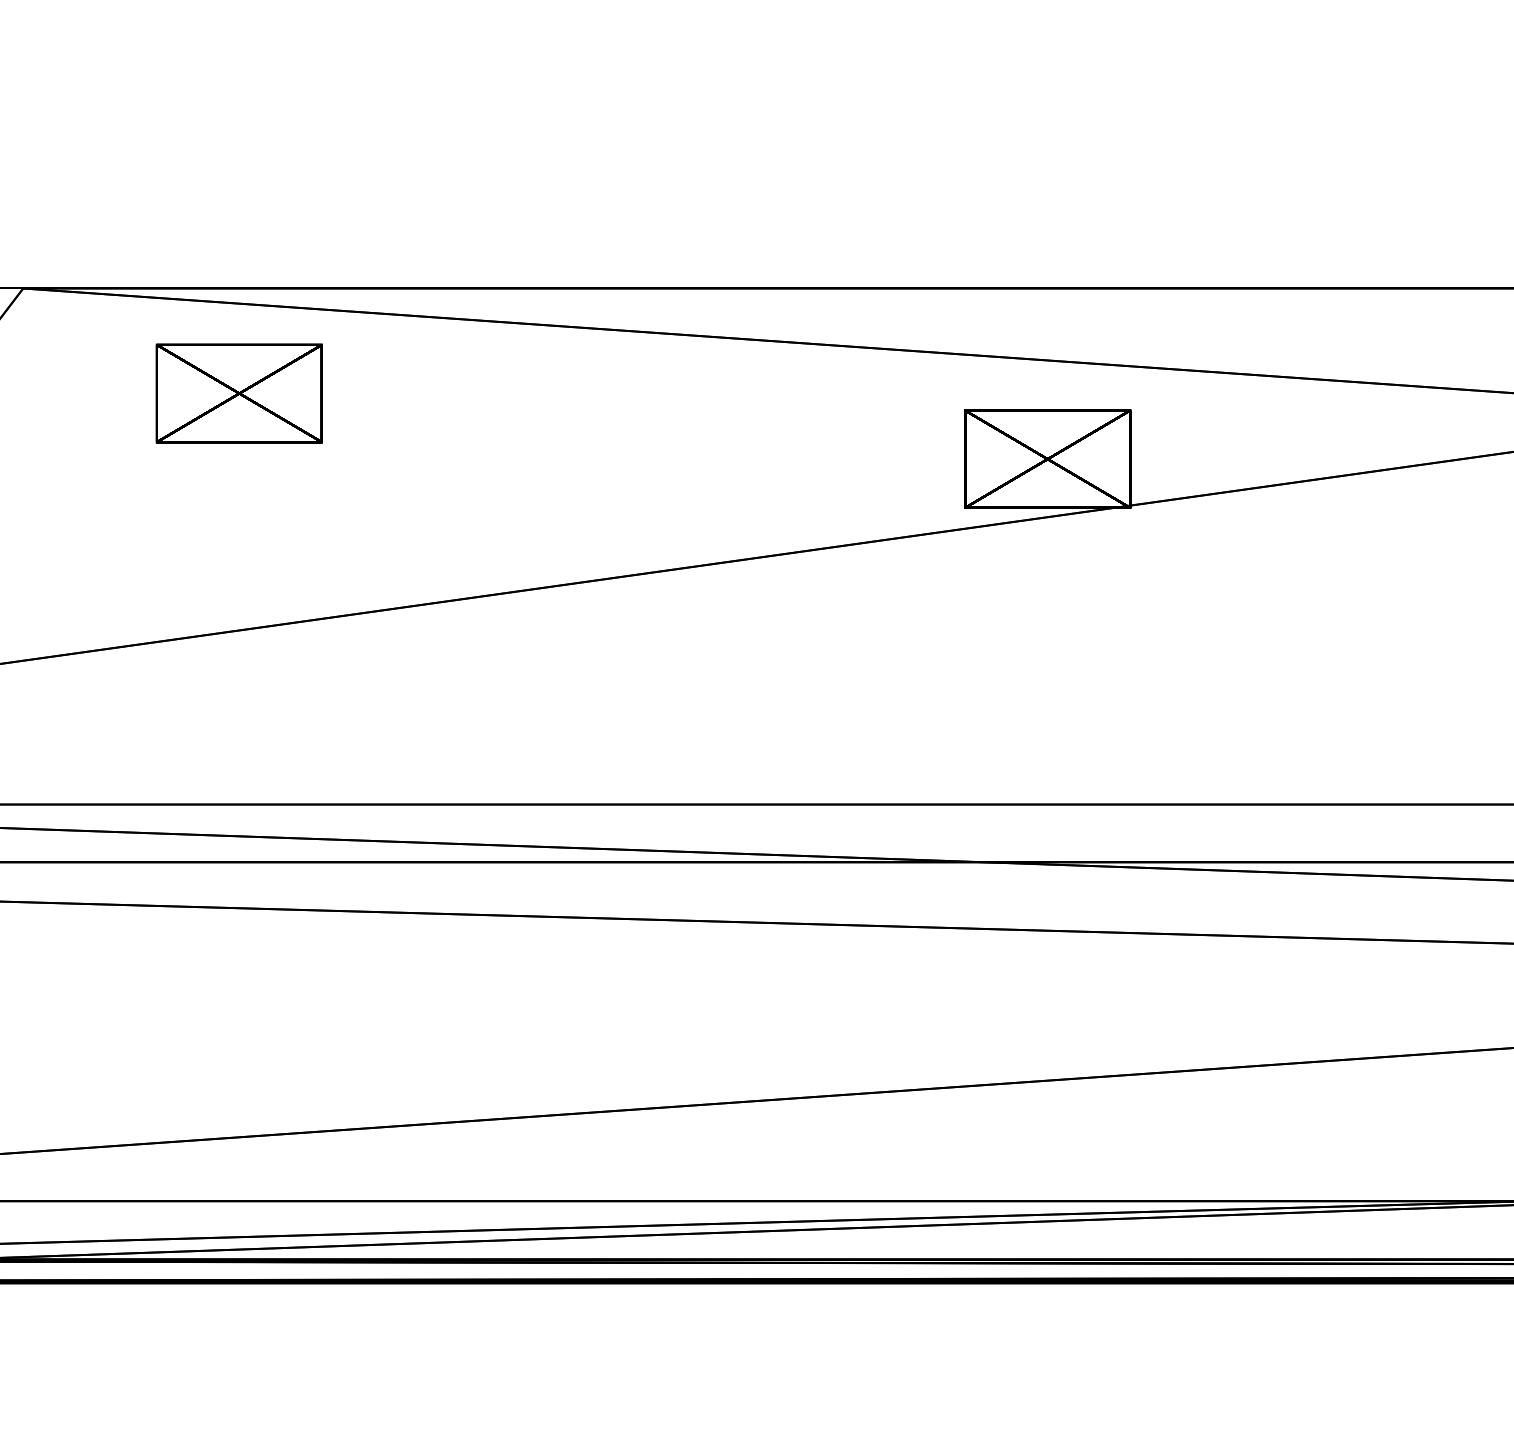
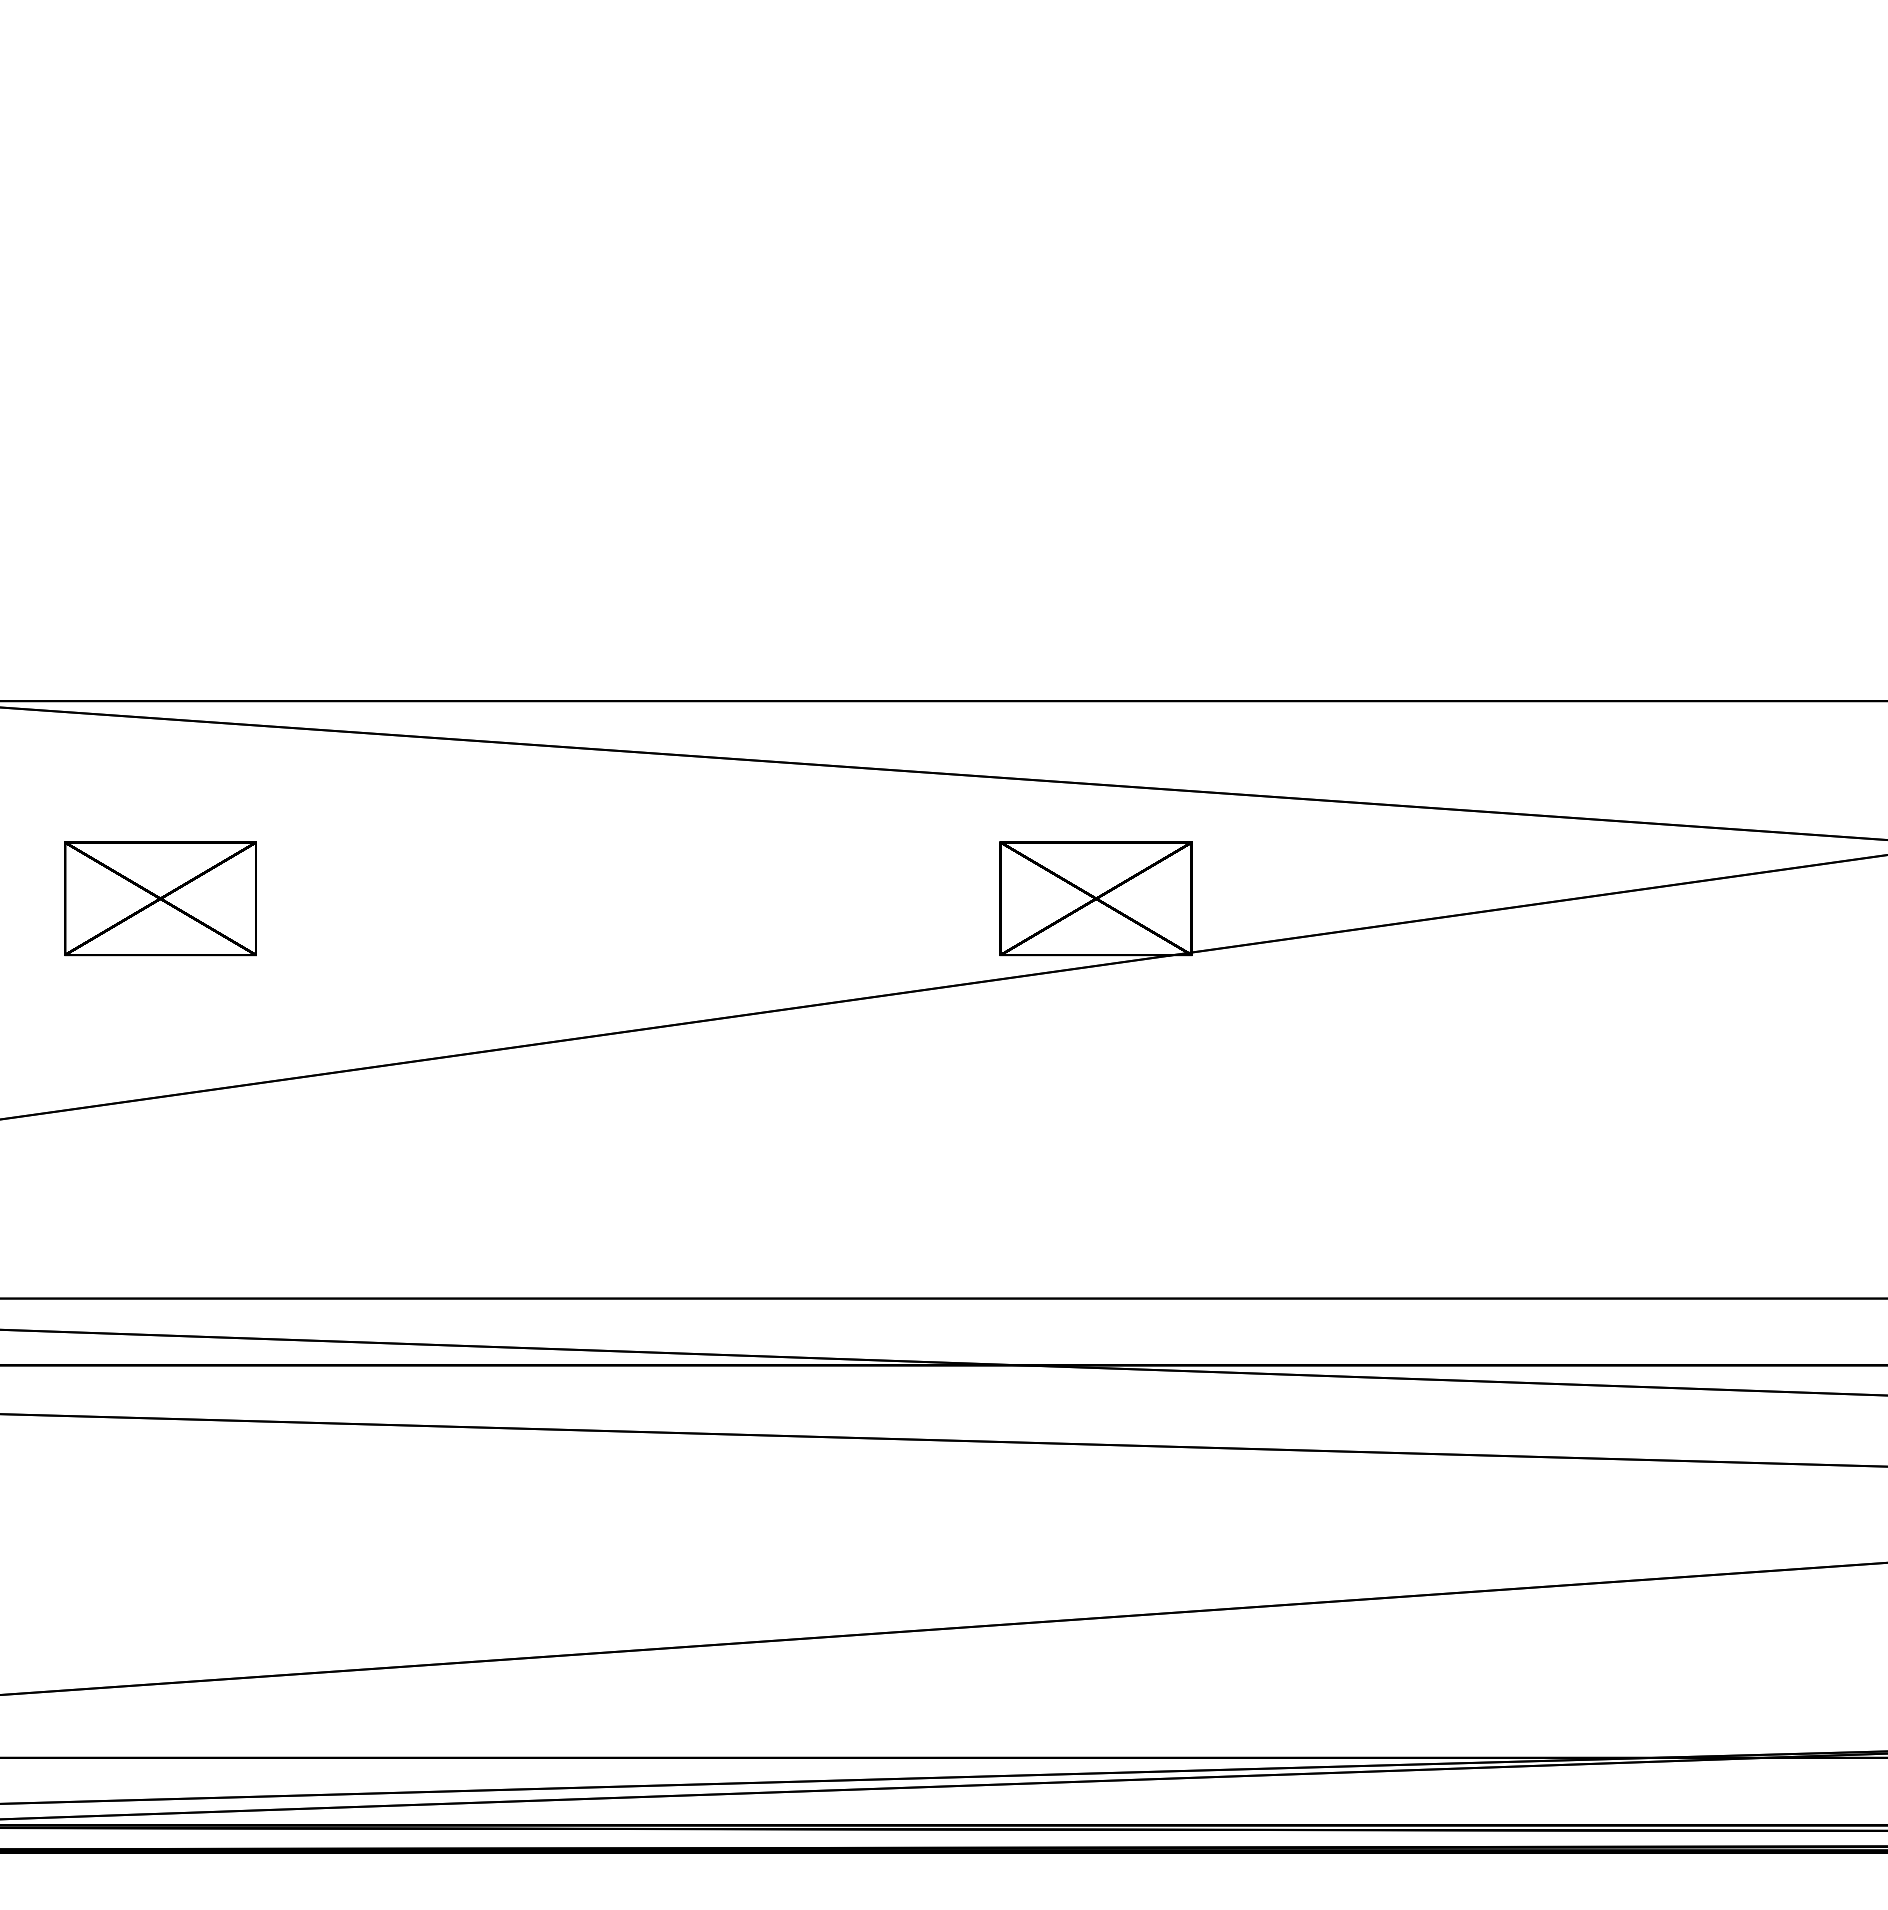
part: (239, 393) -> (160, 898), moved

